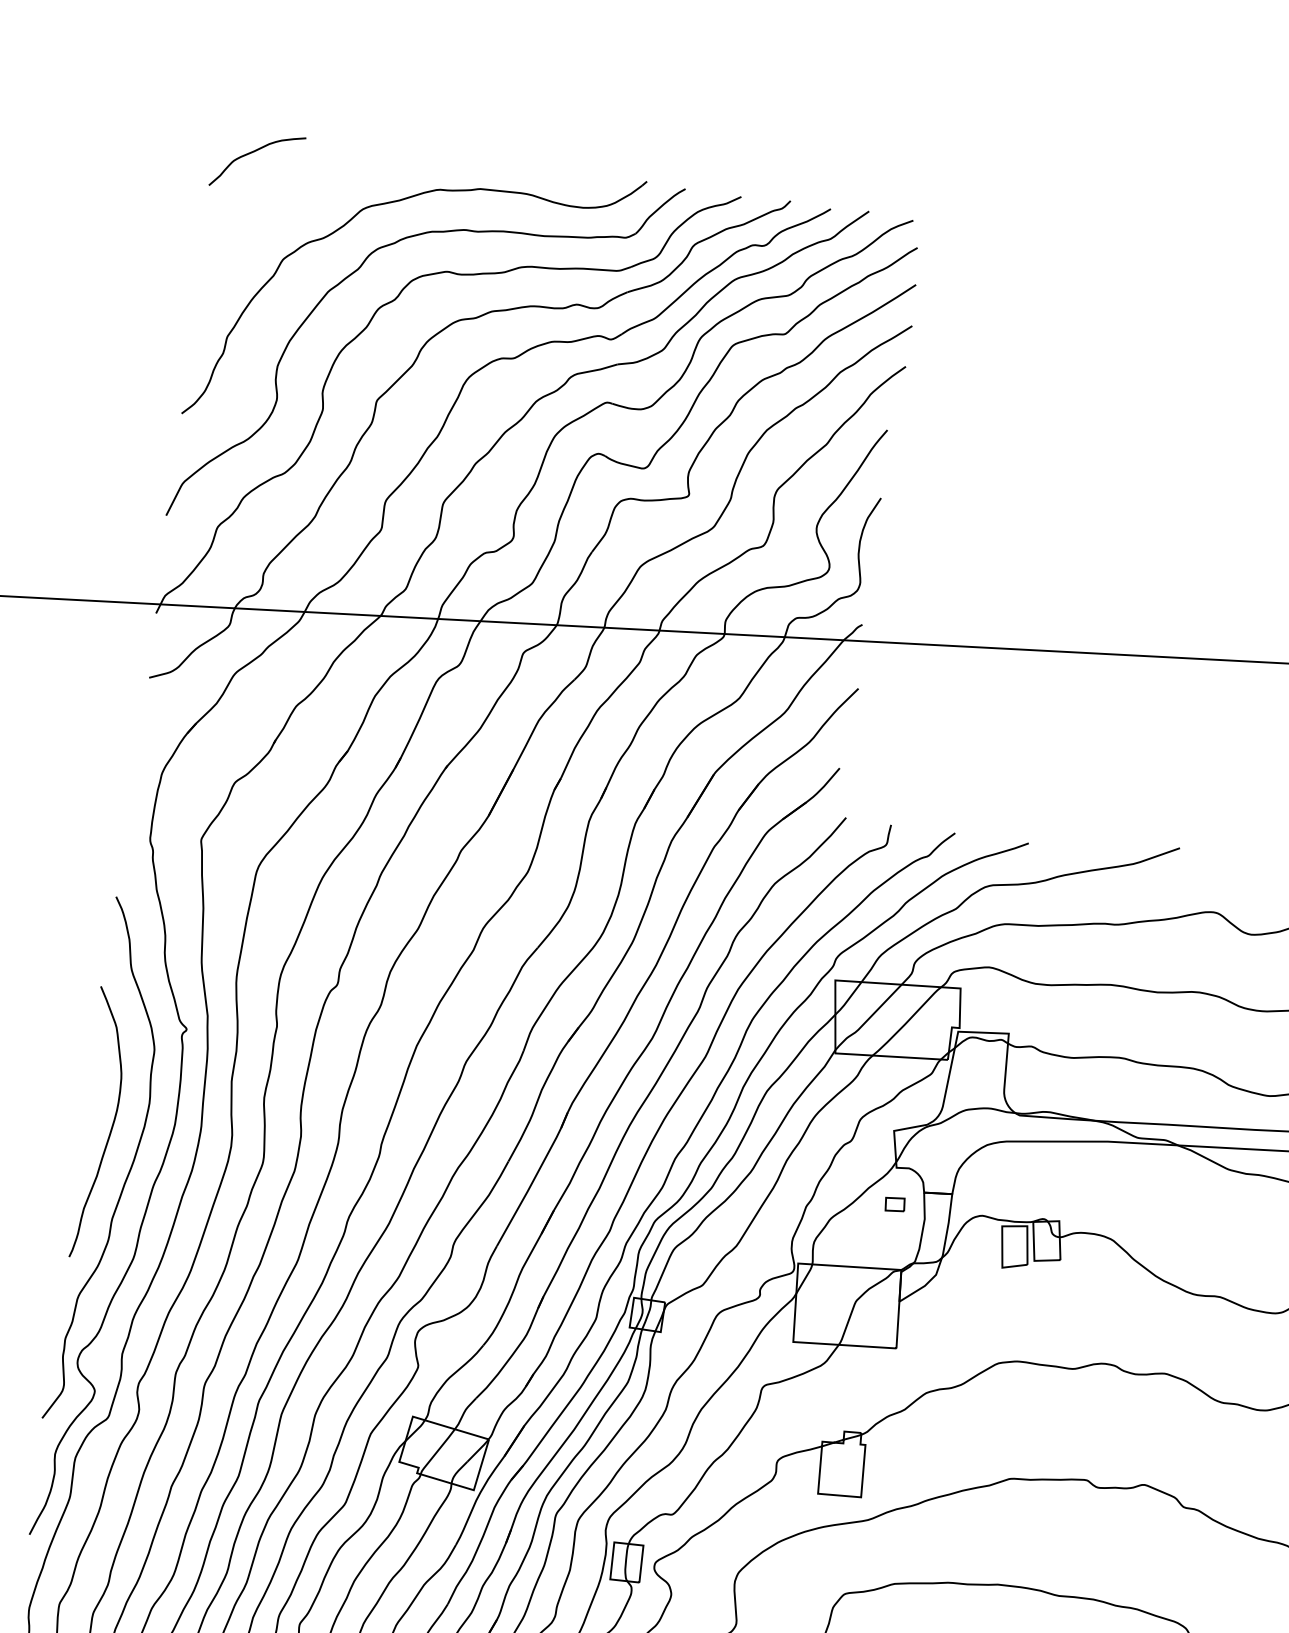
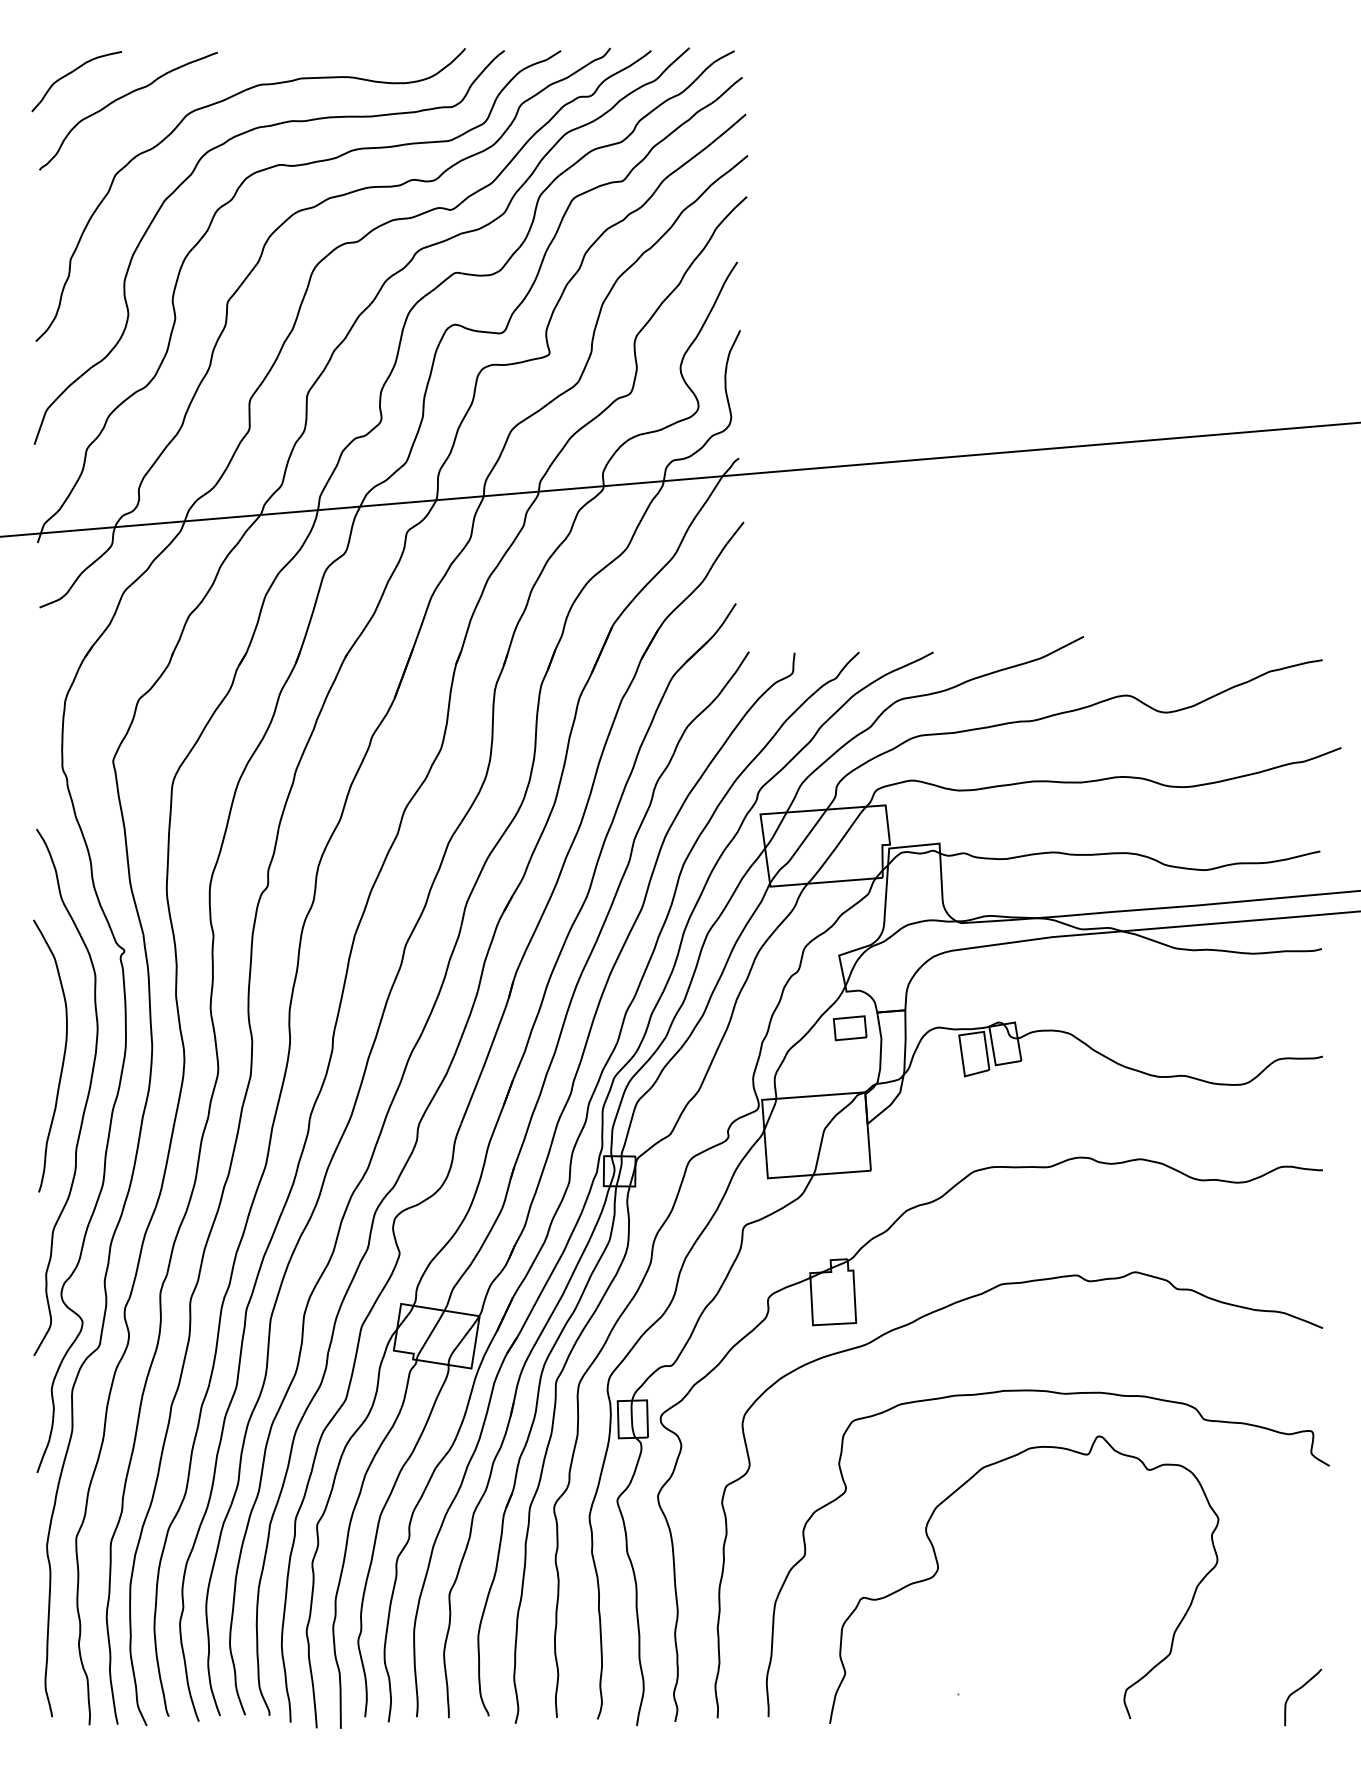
curve: (299, 184) -> (121, 98), added
part: (894, 1204) -> (849, 1028), size x1.67

